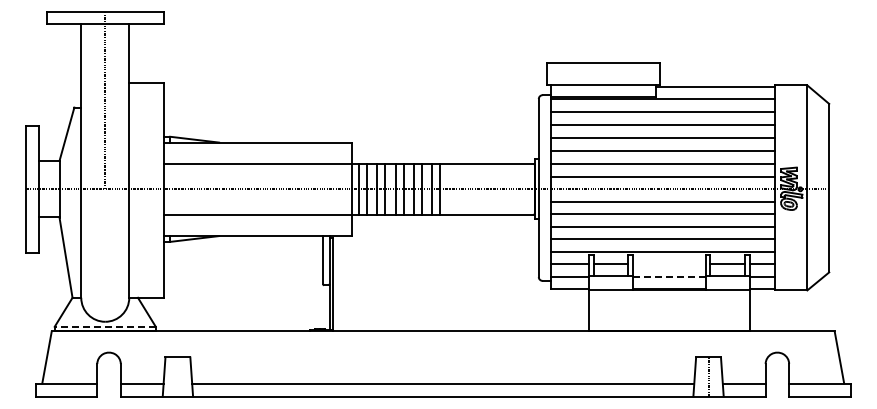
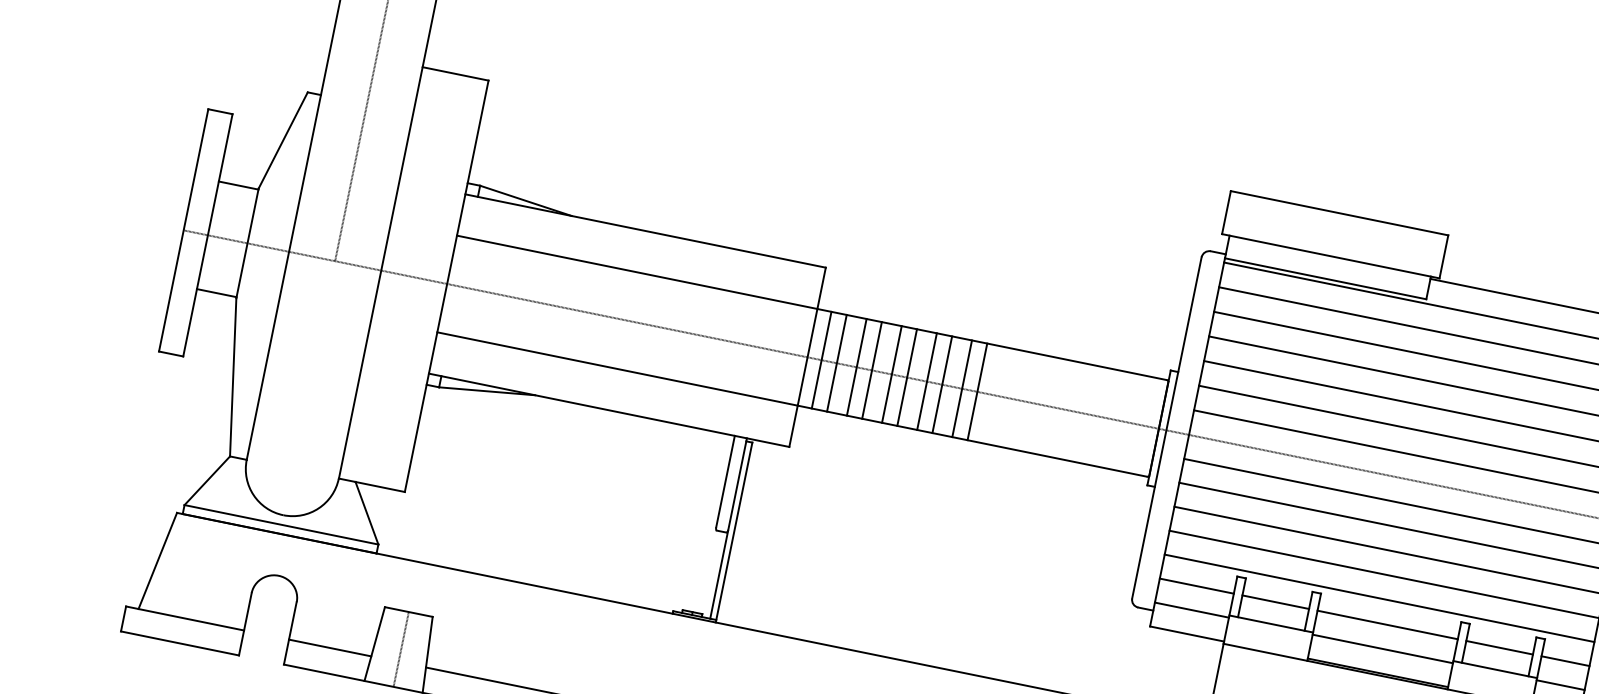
line: (668, 264) -> (1385, 625), added
line: (669, 276) -> (1383, 648), dashed -> solid
line: (105, 326) -> (282, 524), dashed -> solid
line: (177, 376) -> (400, 648), added

